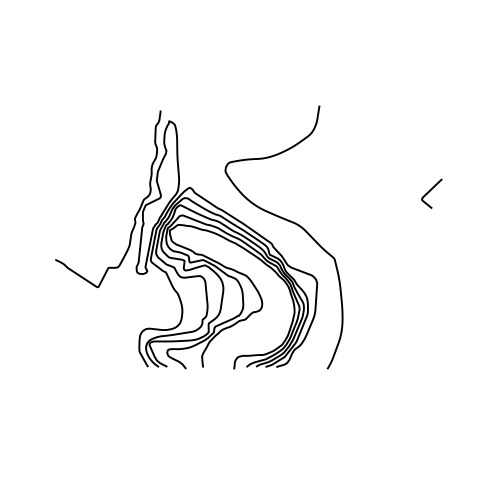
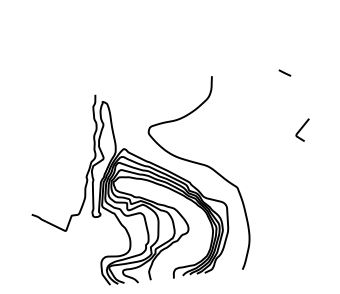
line: (417, 113) -> (284, 72), added

